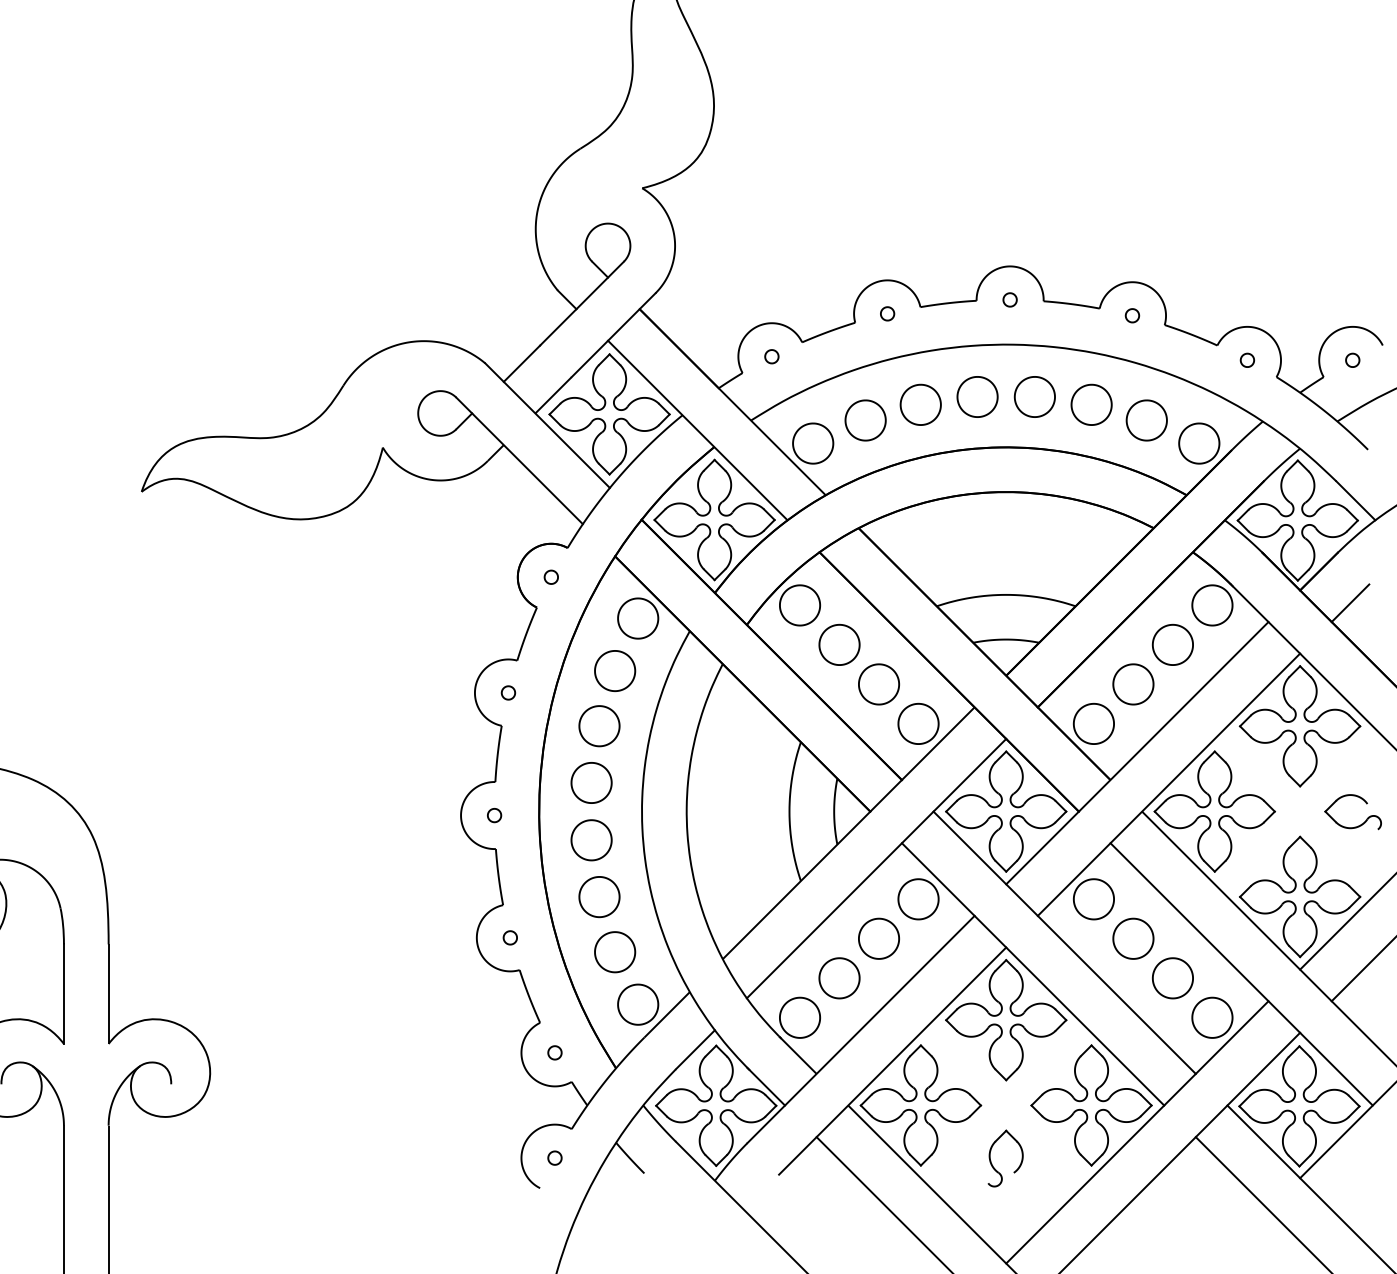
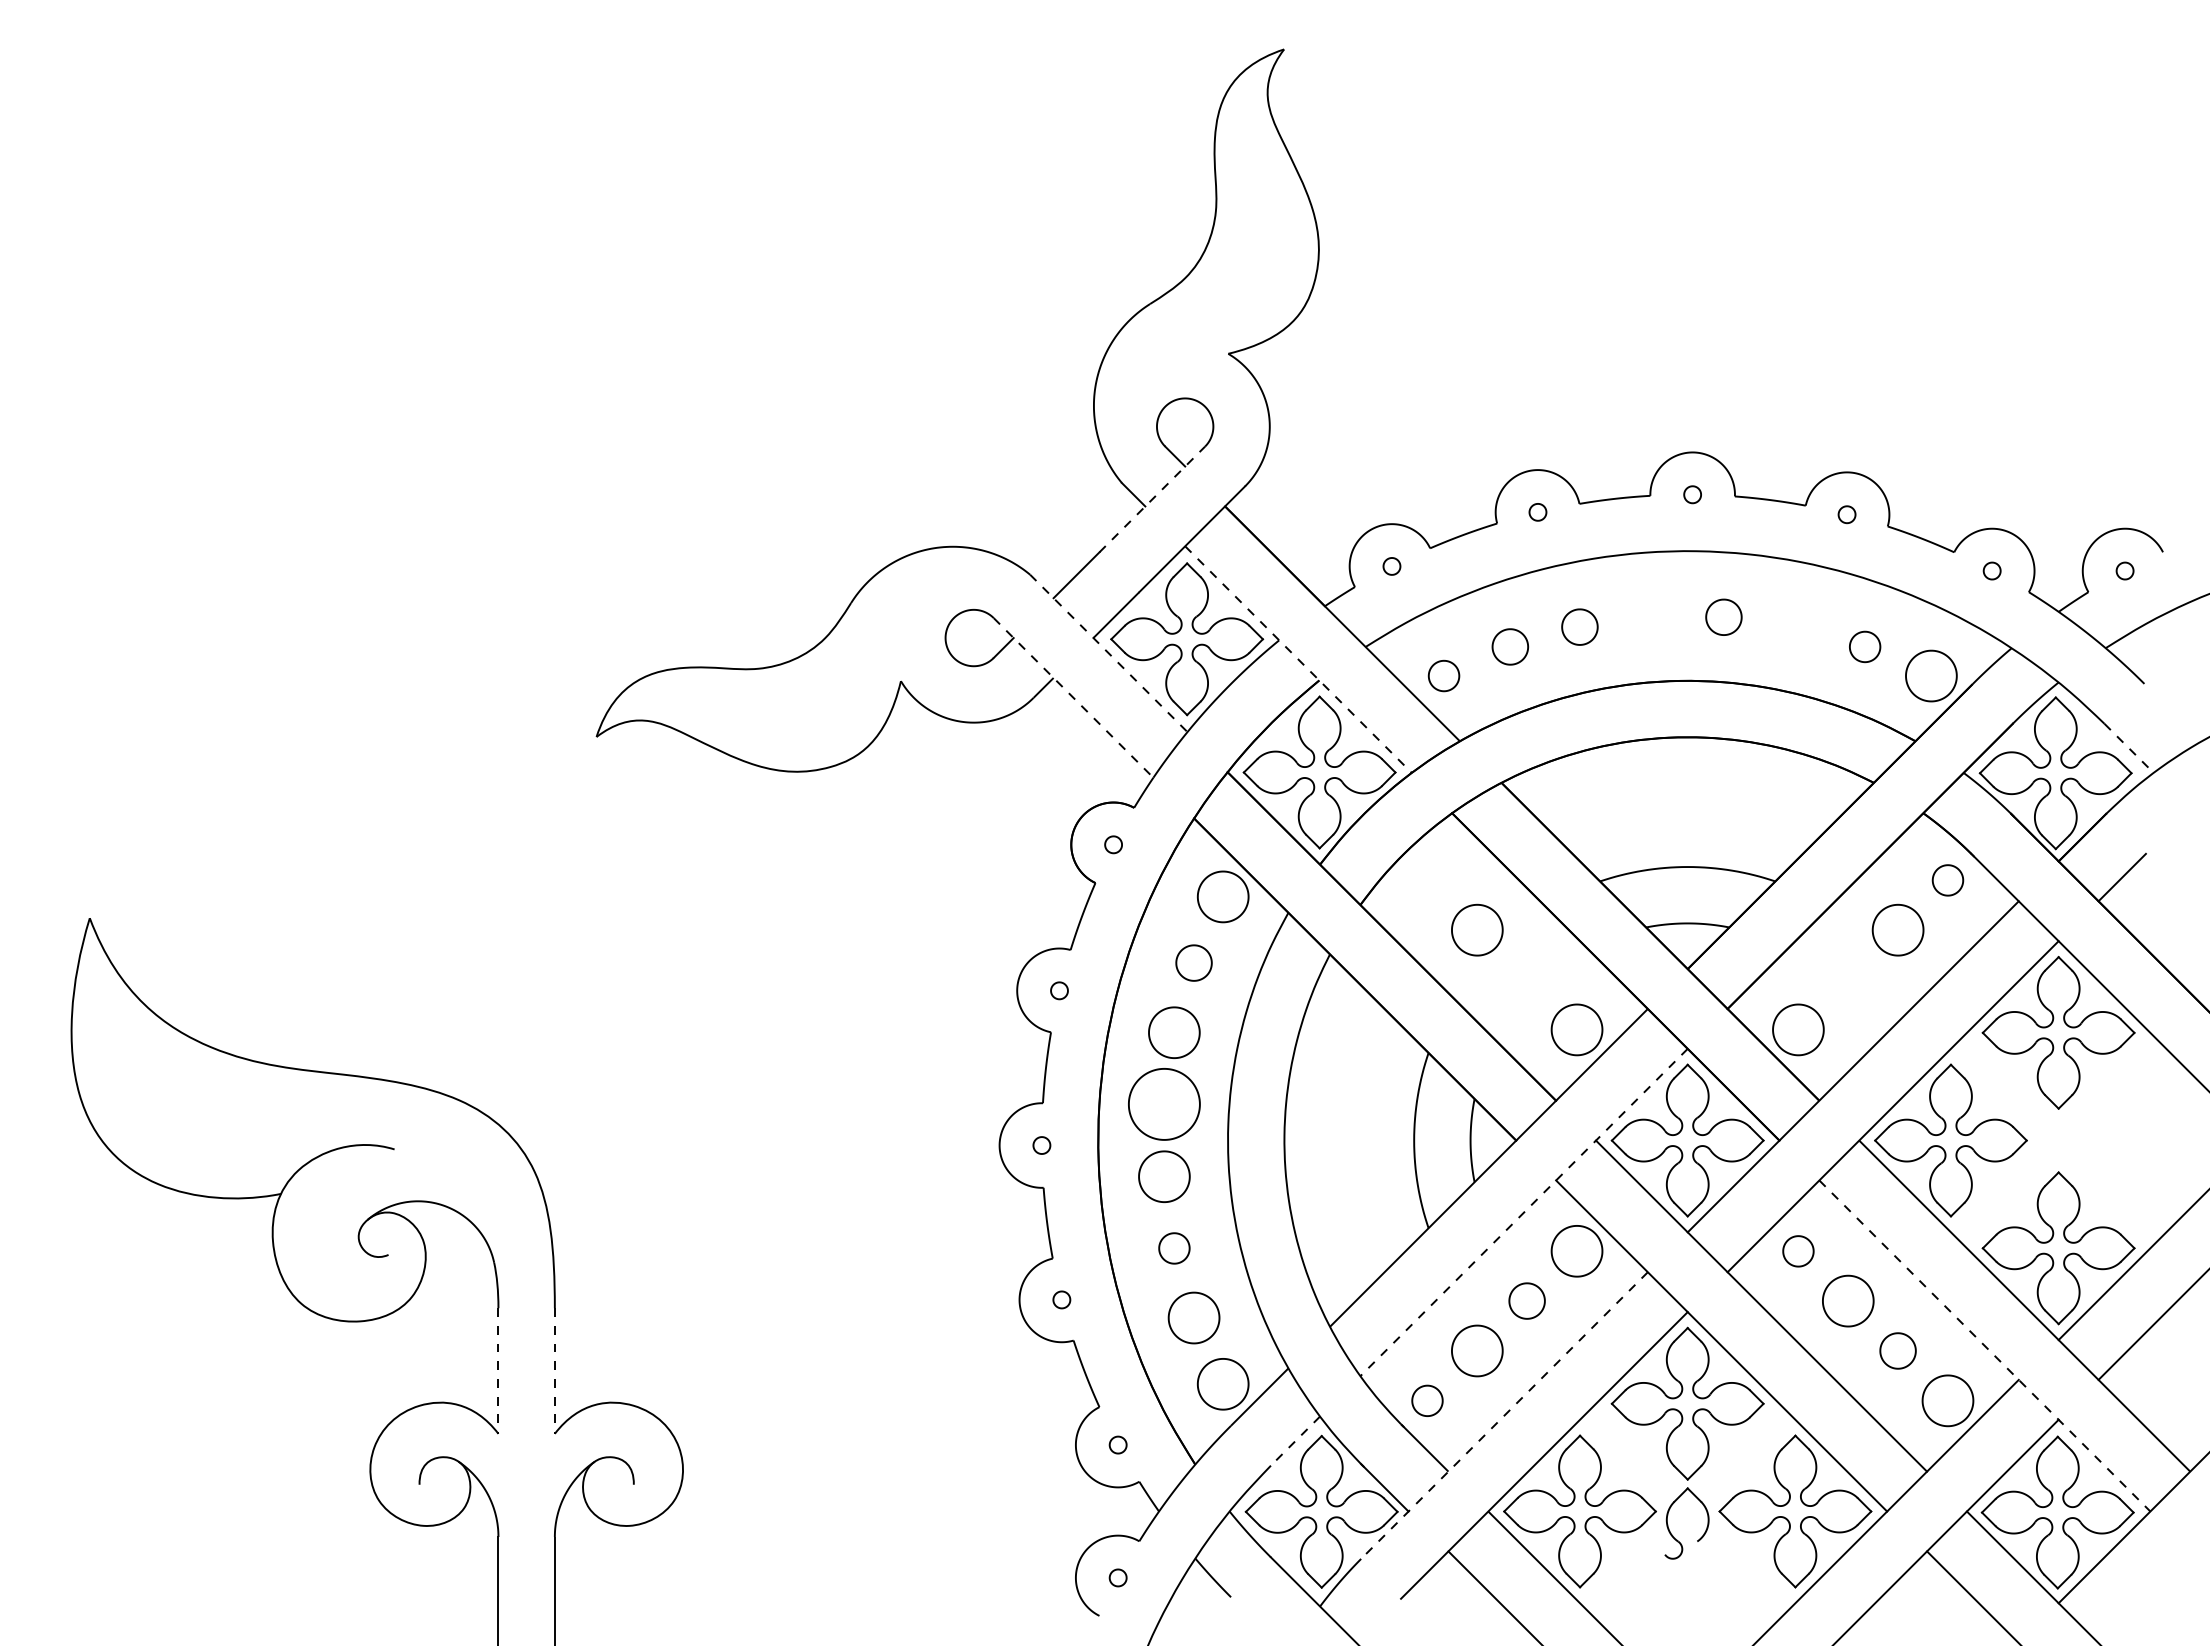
line: (582, 303) -> (1152, 499), solid -> dashed
part: (977, 397) -> (1651, 617), removed
part: (1034, 397) -> (1723, 617), size x0.7
part: (920, 404) -> (1579, 626), size x0.7
part: (1091, 404) -> (1795, 626), removed
part: (865, 420) -> (1510, 646), size x0.7
part: (1146, 420) -> (1864, 646), size x0.6
line: (548, 425) -> (1109, 653), solid -> dashed
line: (697, 430) -> (1298, 659), solid -> dashed
part: (812, 443) -> (1443, 675), size x0.6
line: (519, 460) -> (1073, 697), solid -> dashed
line: (1356, 500) -> (2129, 748), solid -> dashed
part: (800, 605) -> (1427, 880), removed
part: (1212, 605) -> (1947, 880), size x0.6
part: (614, 670) -> (1193, 962), size x0.7
part: (879, 683) -> (1527, 979), removed
part: (1133, 683) -> (1848, 979), removed
part: (591, 783) -> (1164, 1104), size x1.4
part: (1361, 799) -> (2136, 1125), removed
line: (876, 868) -> (1523, 1212), solid -> dashed
part: (599, 897) -> (1174, 1248), size x0.6
part: (1093, 899) -> (1798, 1251), size x0.6
part: (878, 938) -> (1526, 1300), size x0.7
line: (1242, 974) -> (1985, 1346), solid -> dashed
part: (1172, 977) -> (1897, 1350), size x0.7
line: (64, 994) -> (498, 1371), solid -> dashed
line: (108, 994) -> (554, 1371), solid -> dashed
part: (800, 1017) -> (1427, 1400), size x0.6
line: (861, 1029) -> (1504, 1415), solid -> dashed
line: (695, 1050) -> (1295, 1441), solid -> dashed
part: (993, 1165) -> (1671, 1532), moved

